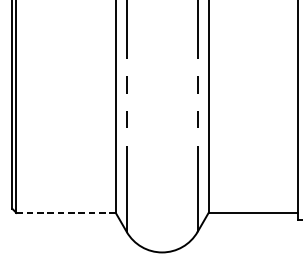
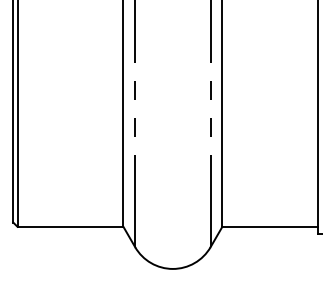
line: (66, 212) -> (70, 226), dashed -> solid

